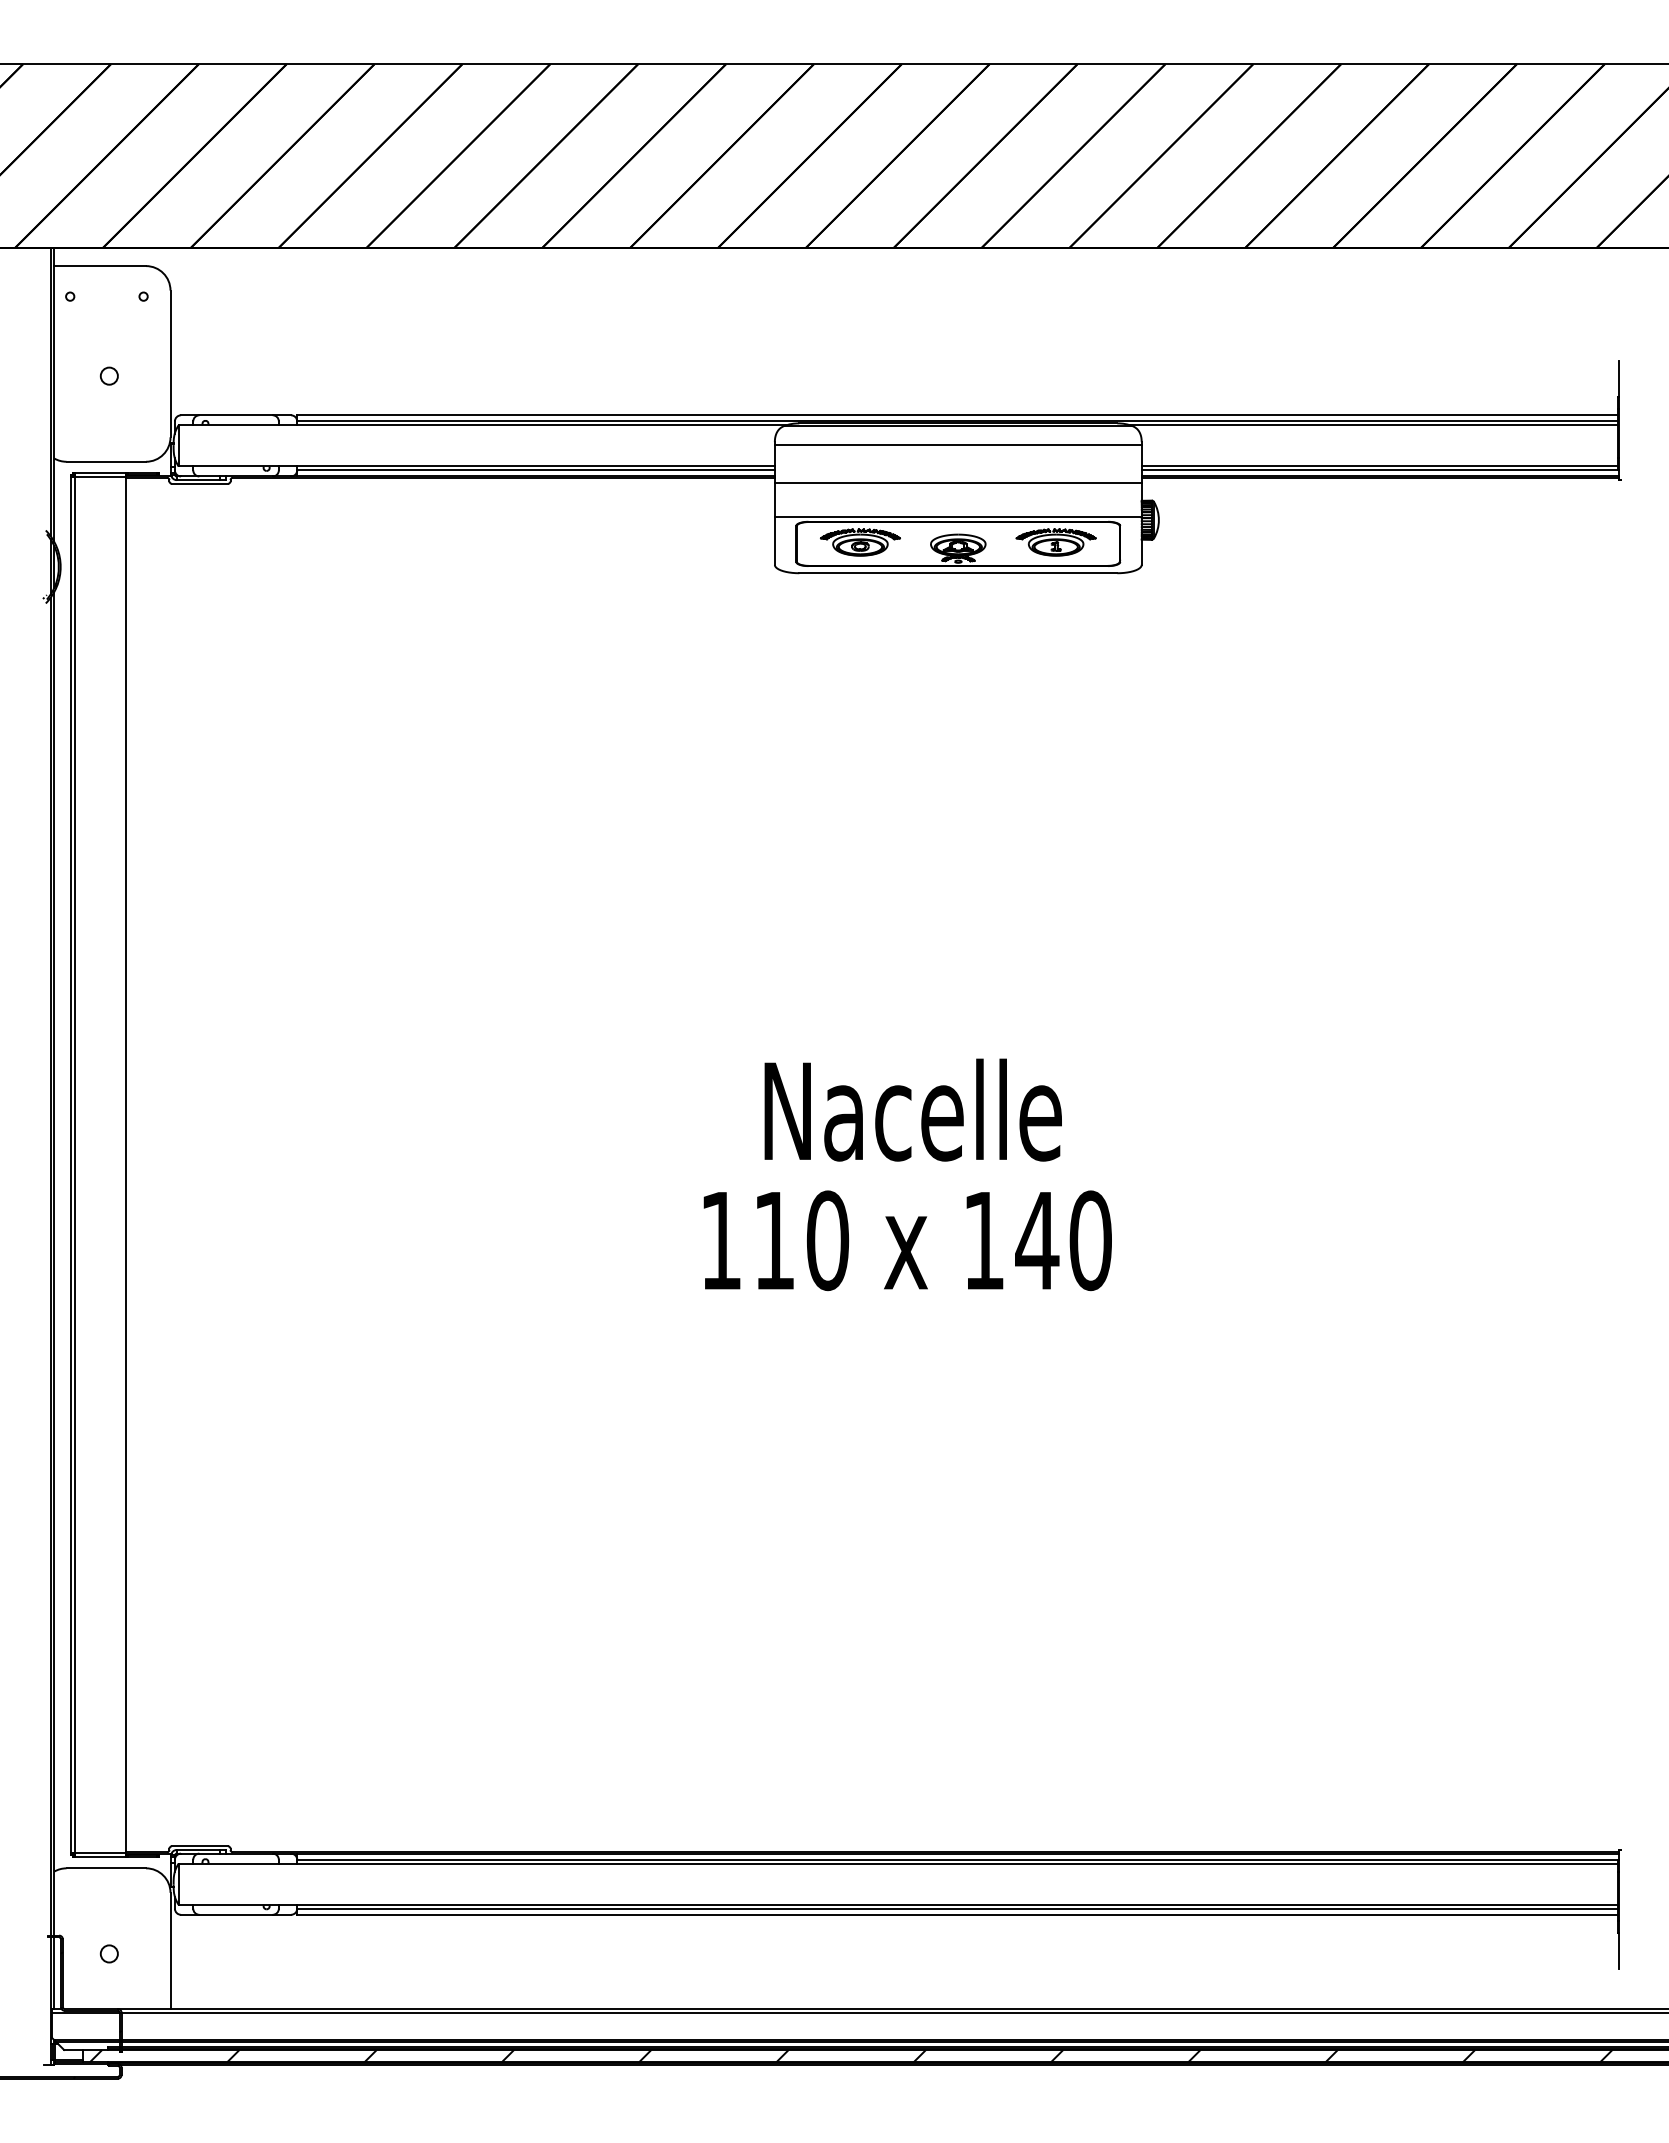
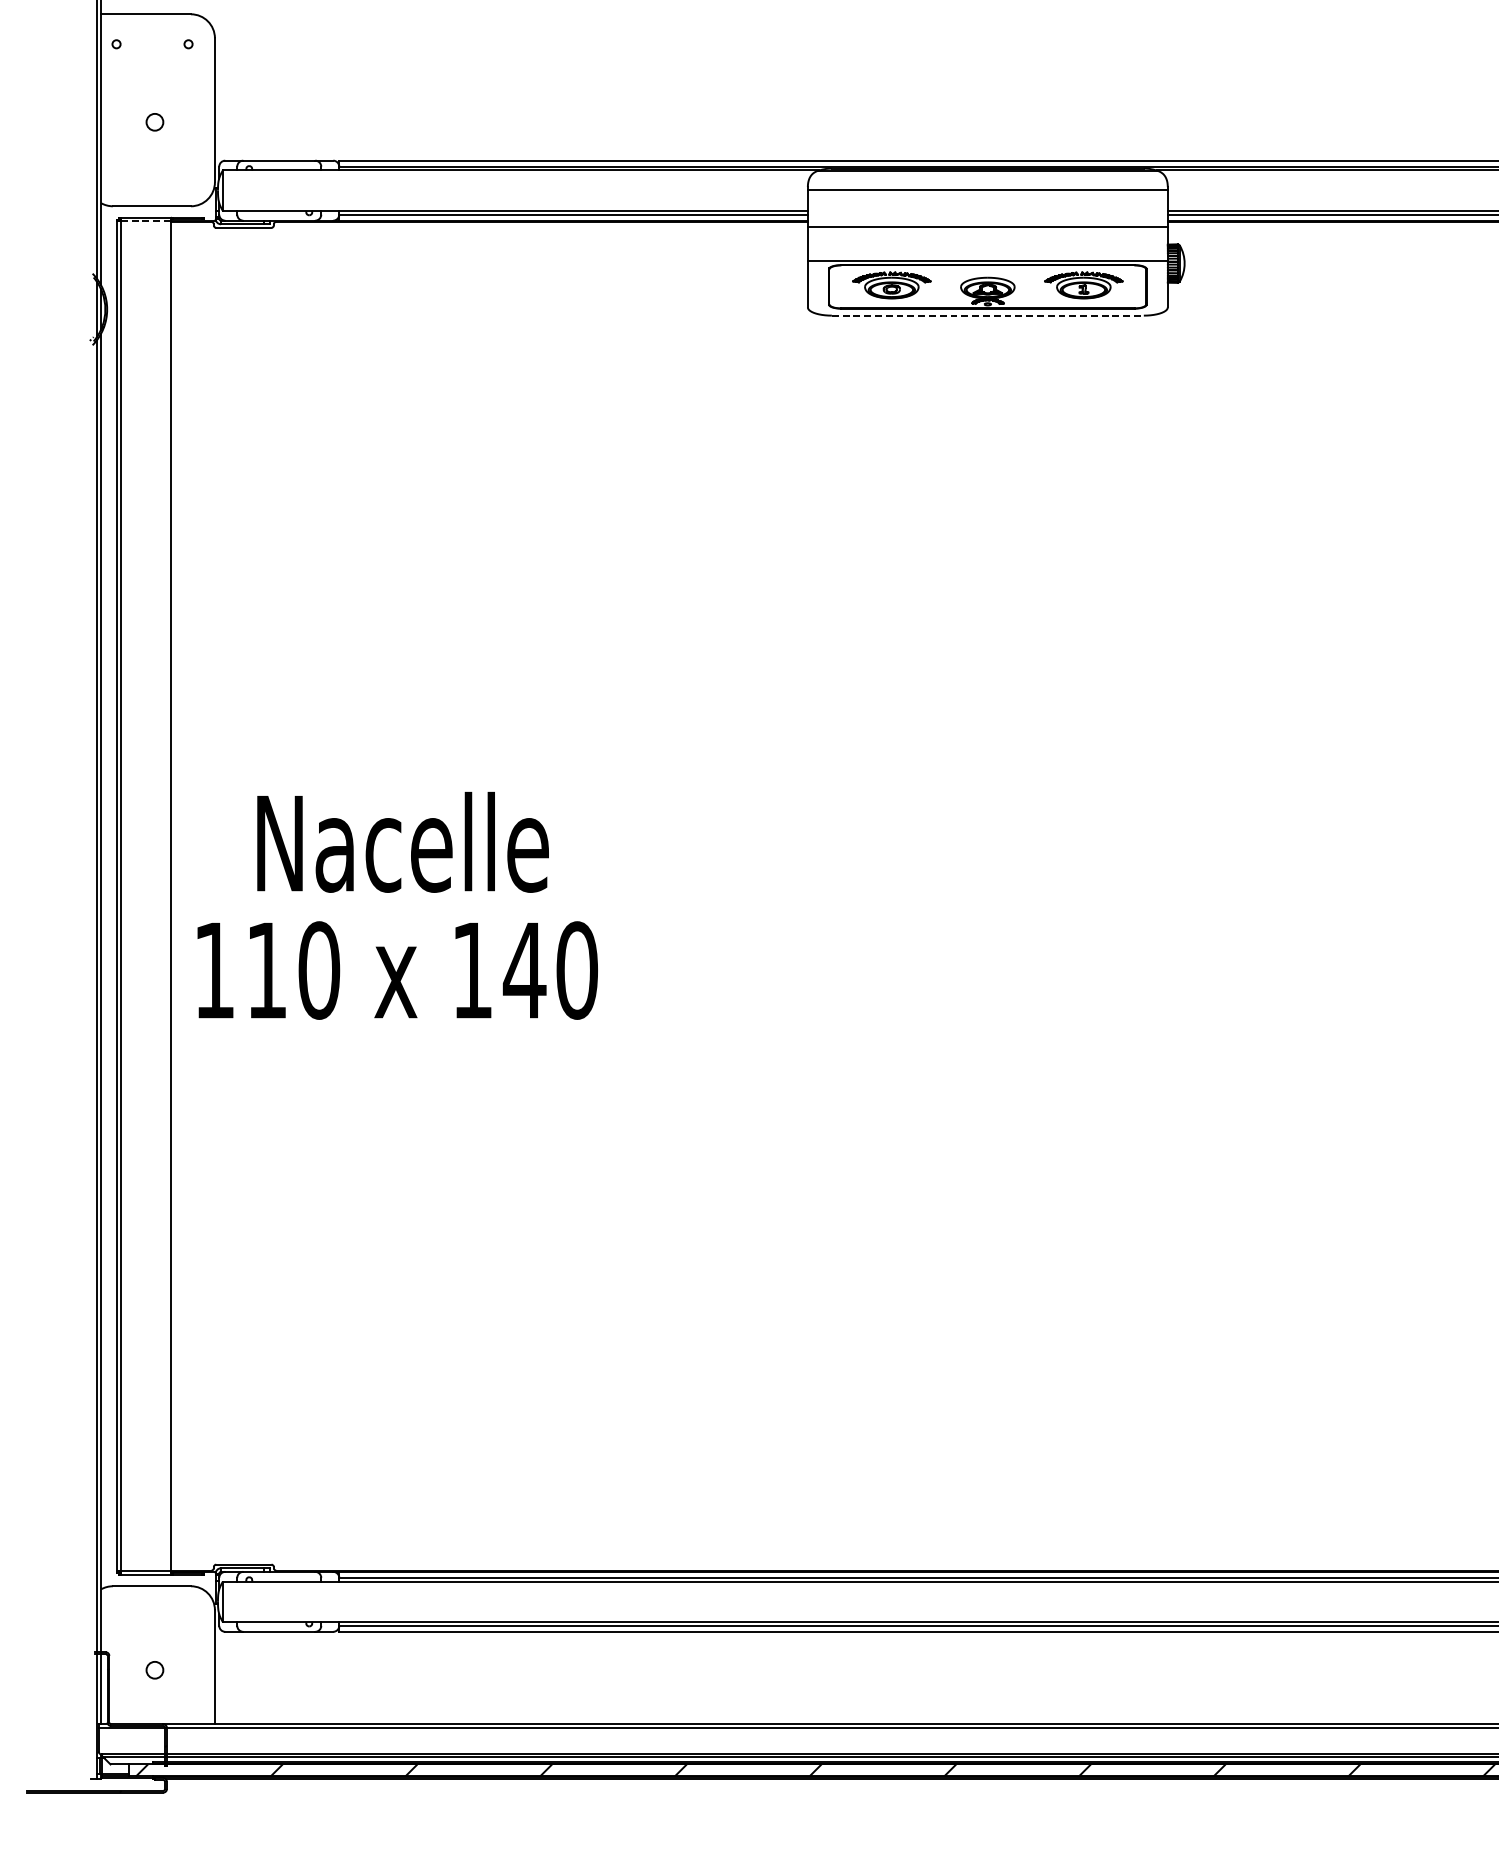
line: (100, 477) -> (146, 221), solid -> dashed
line: (958, 573) -> (988, 315), solid -> dashed
text: (907, 1174) -> (397, 905), moved

